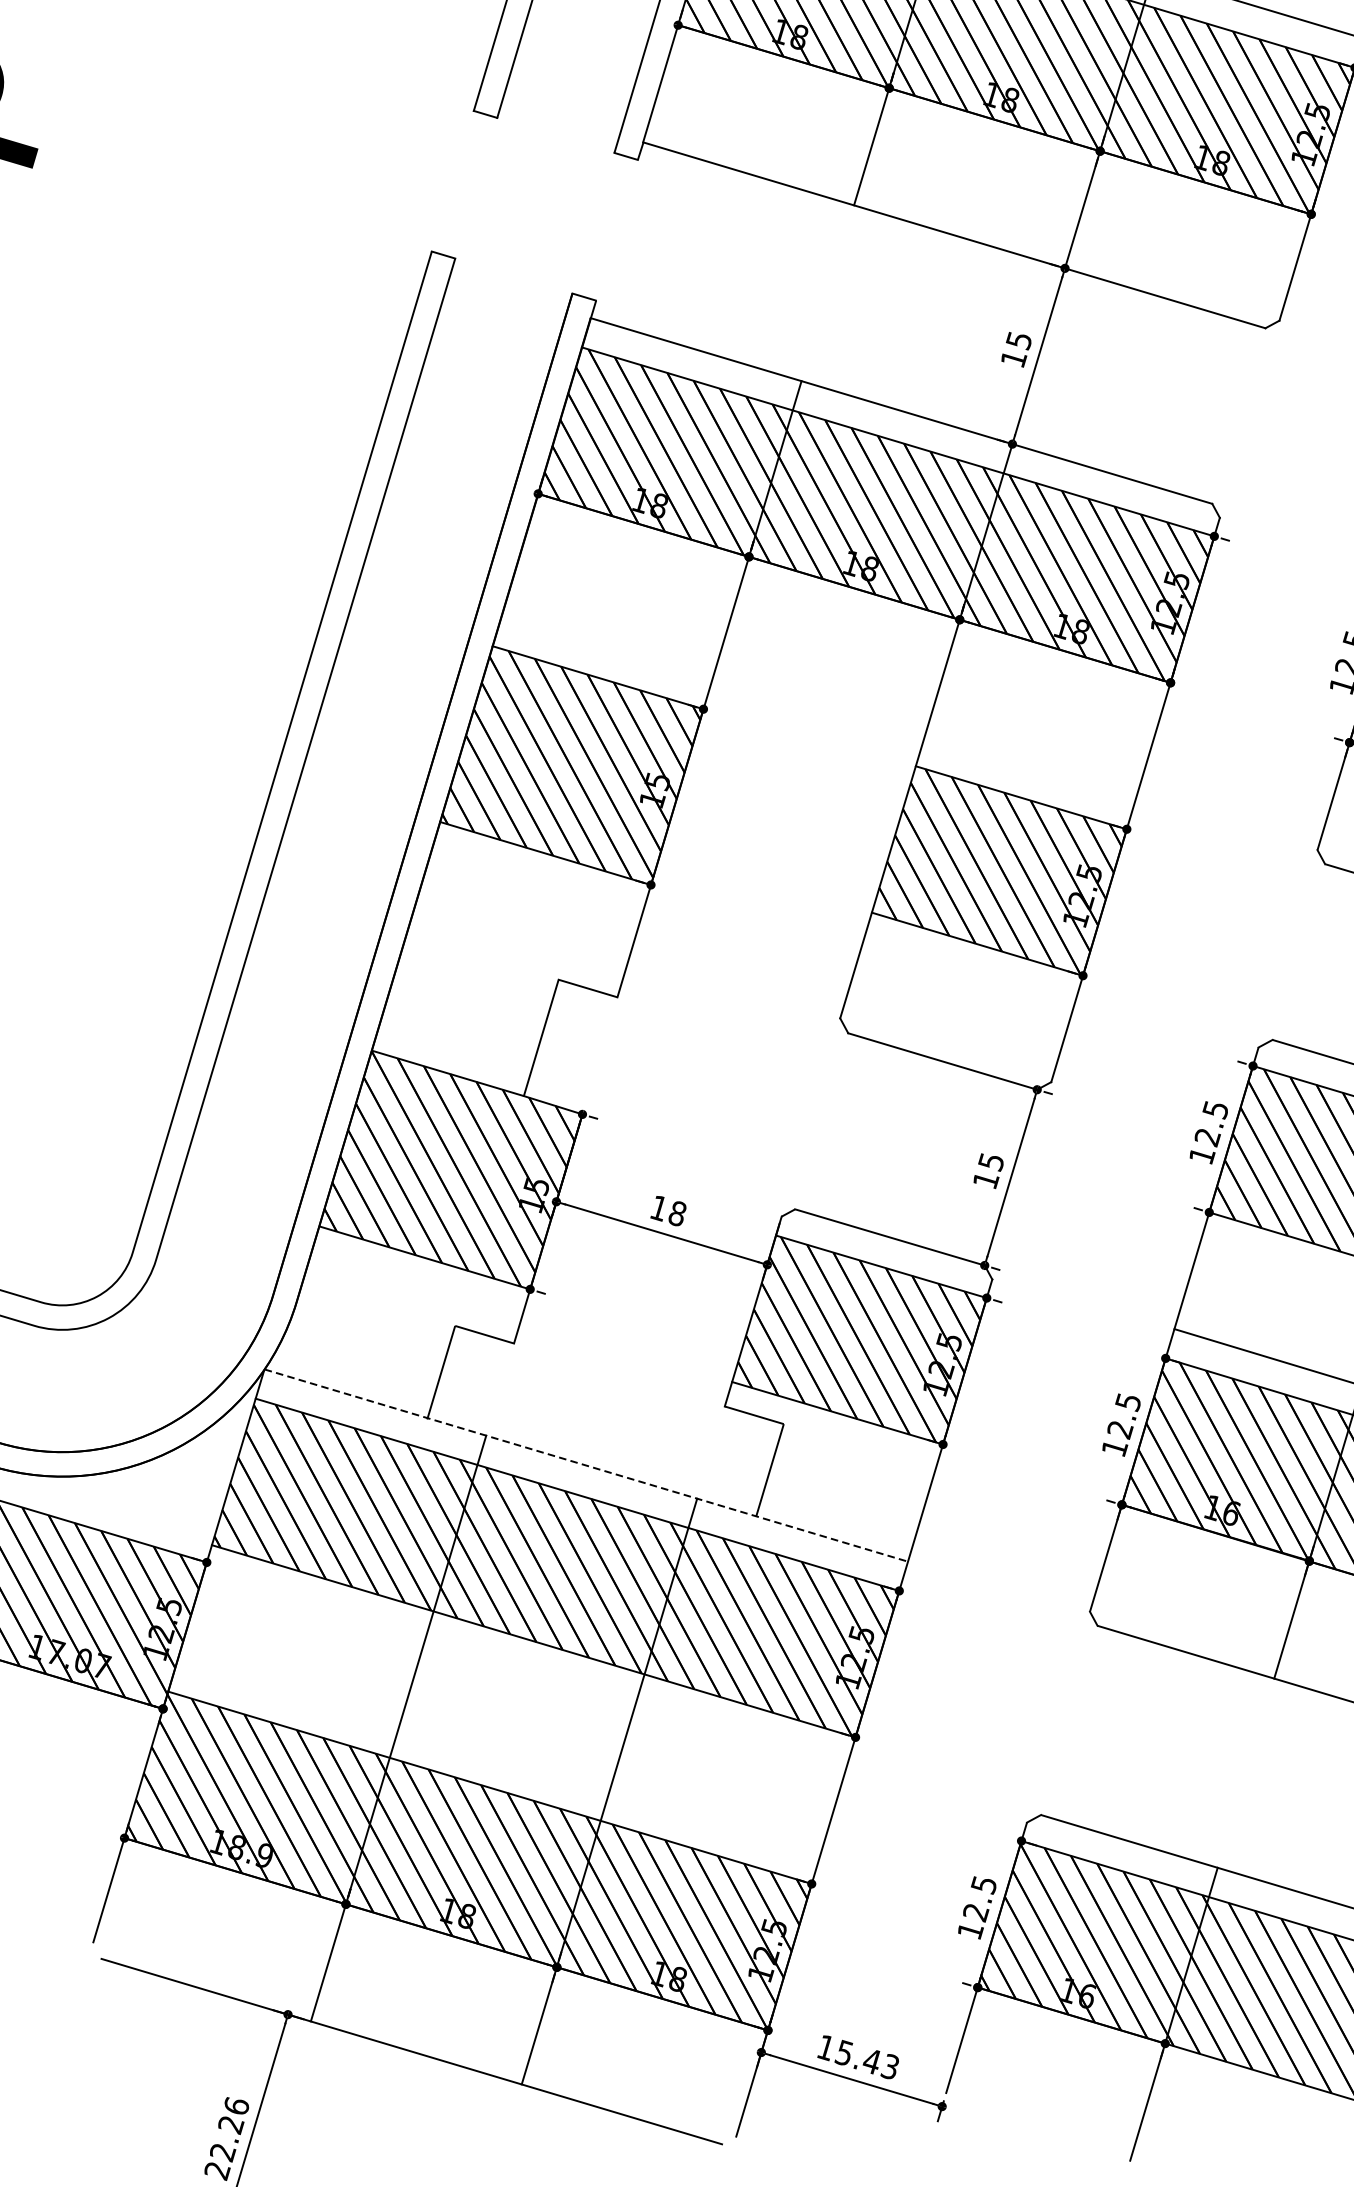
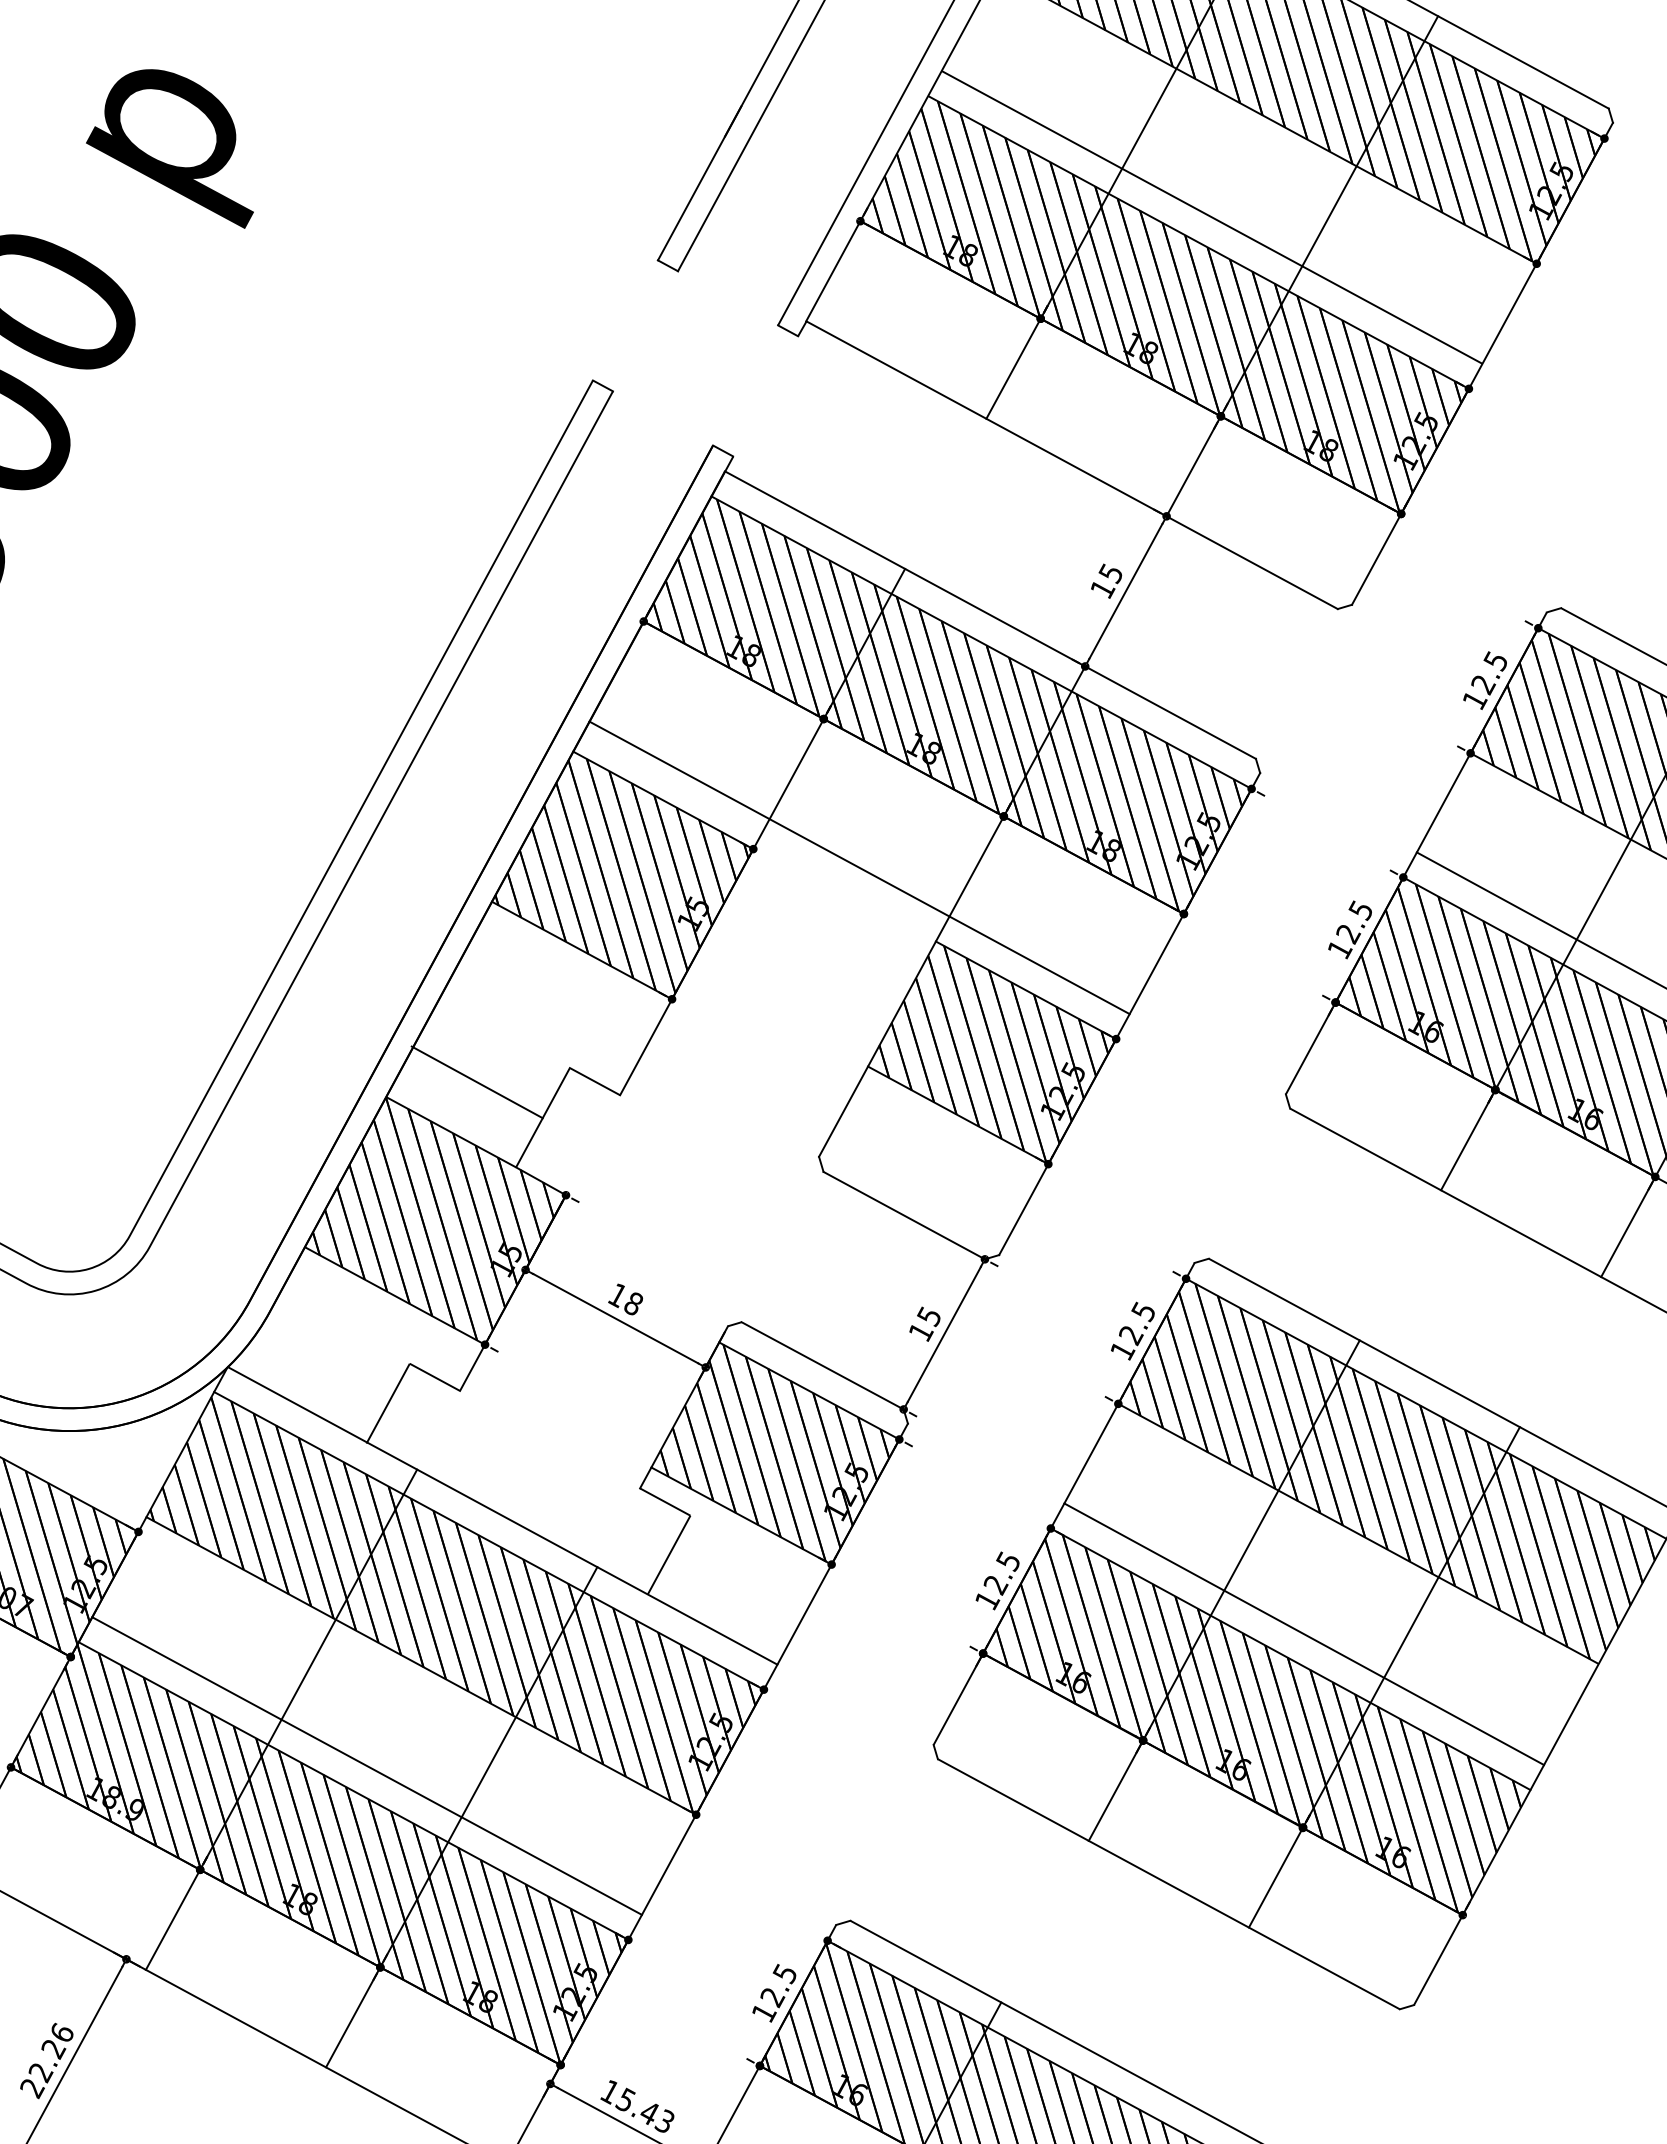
line: (819, 705) -> (859, 867), added
line: (463, 1015) -> (476, 1082), added
line: (587, 1466) -> (503, 1516), dashed -> solid
line: (497, 1758) -> (366, 1765), added

